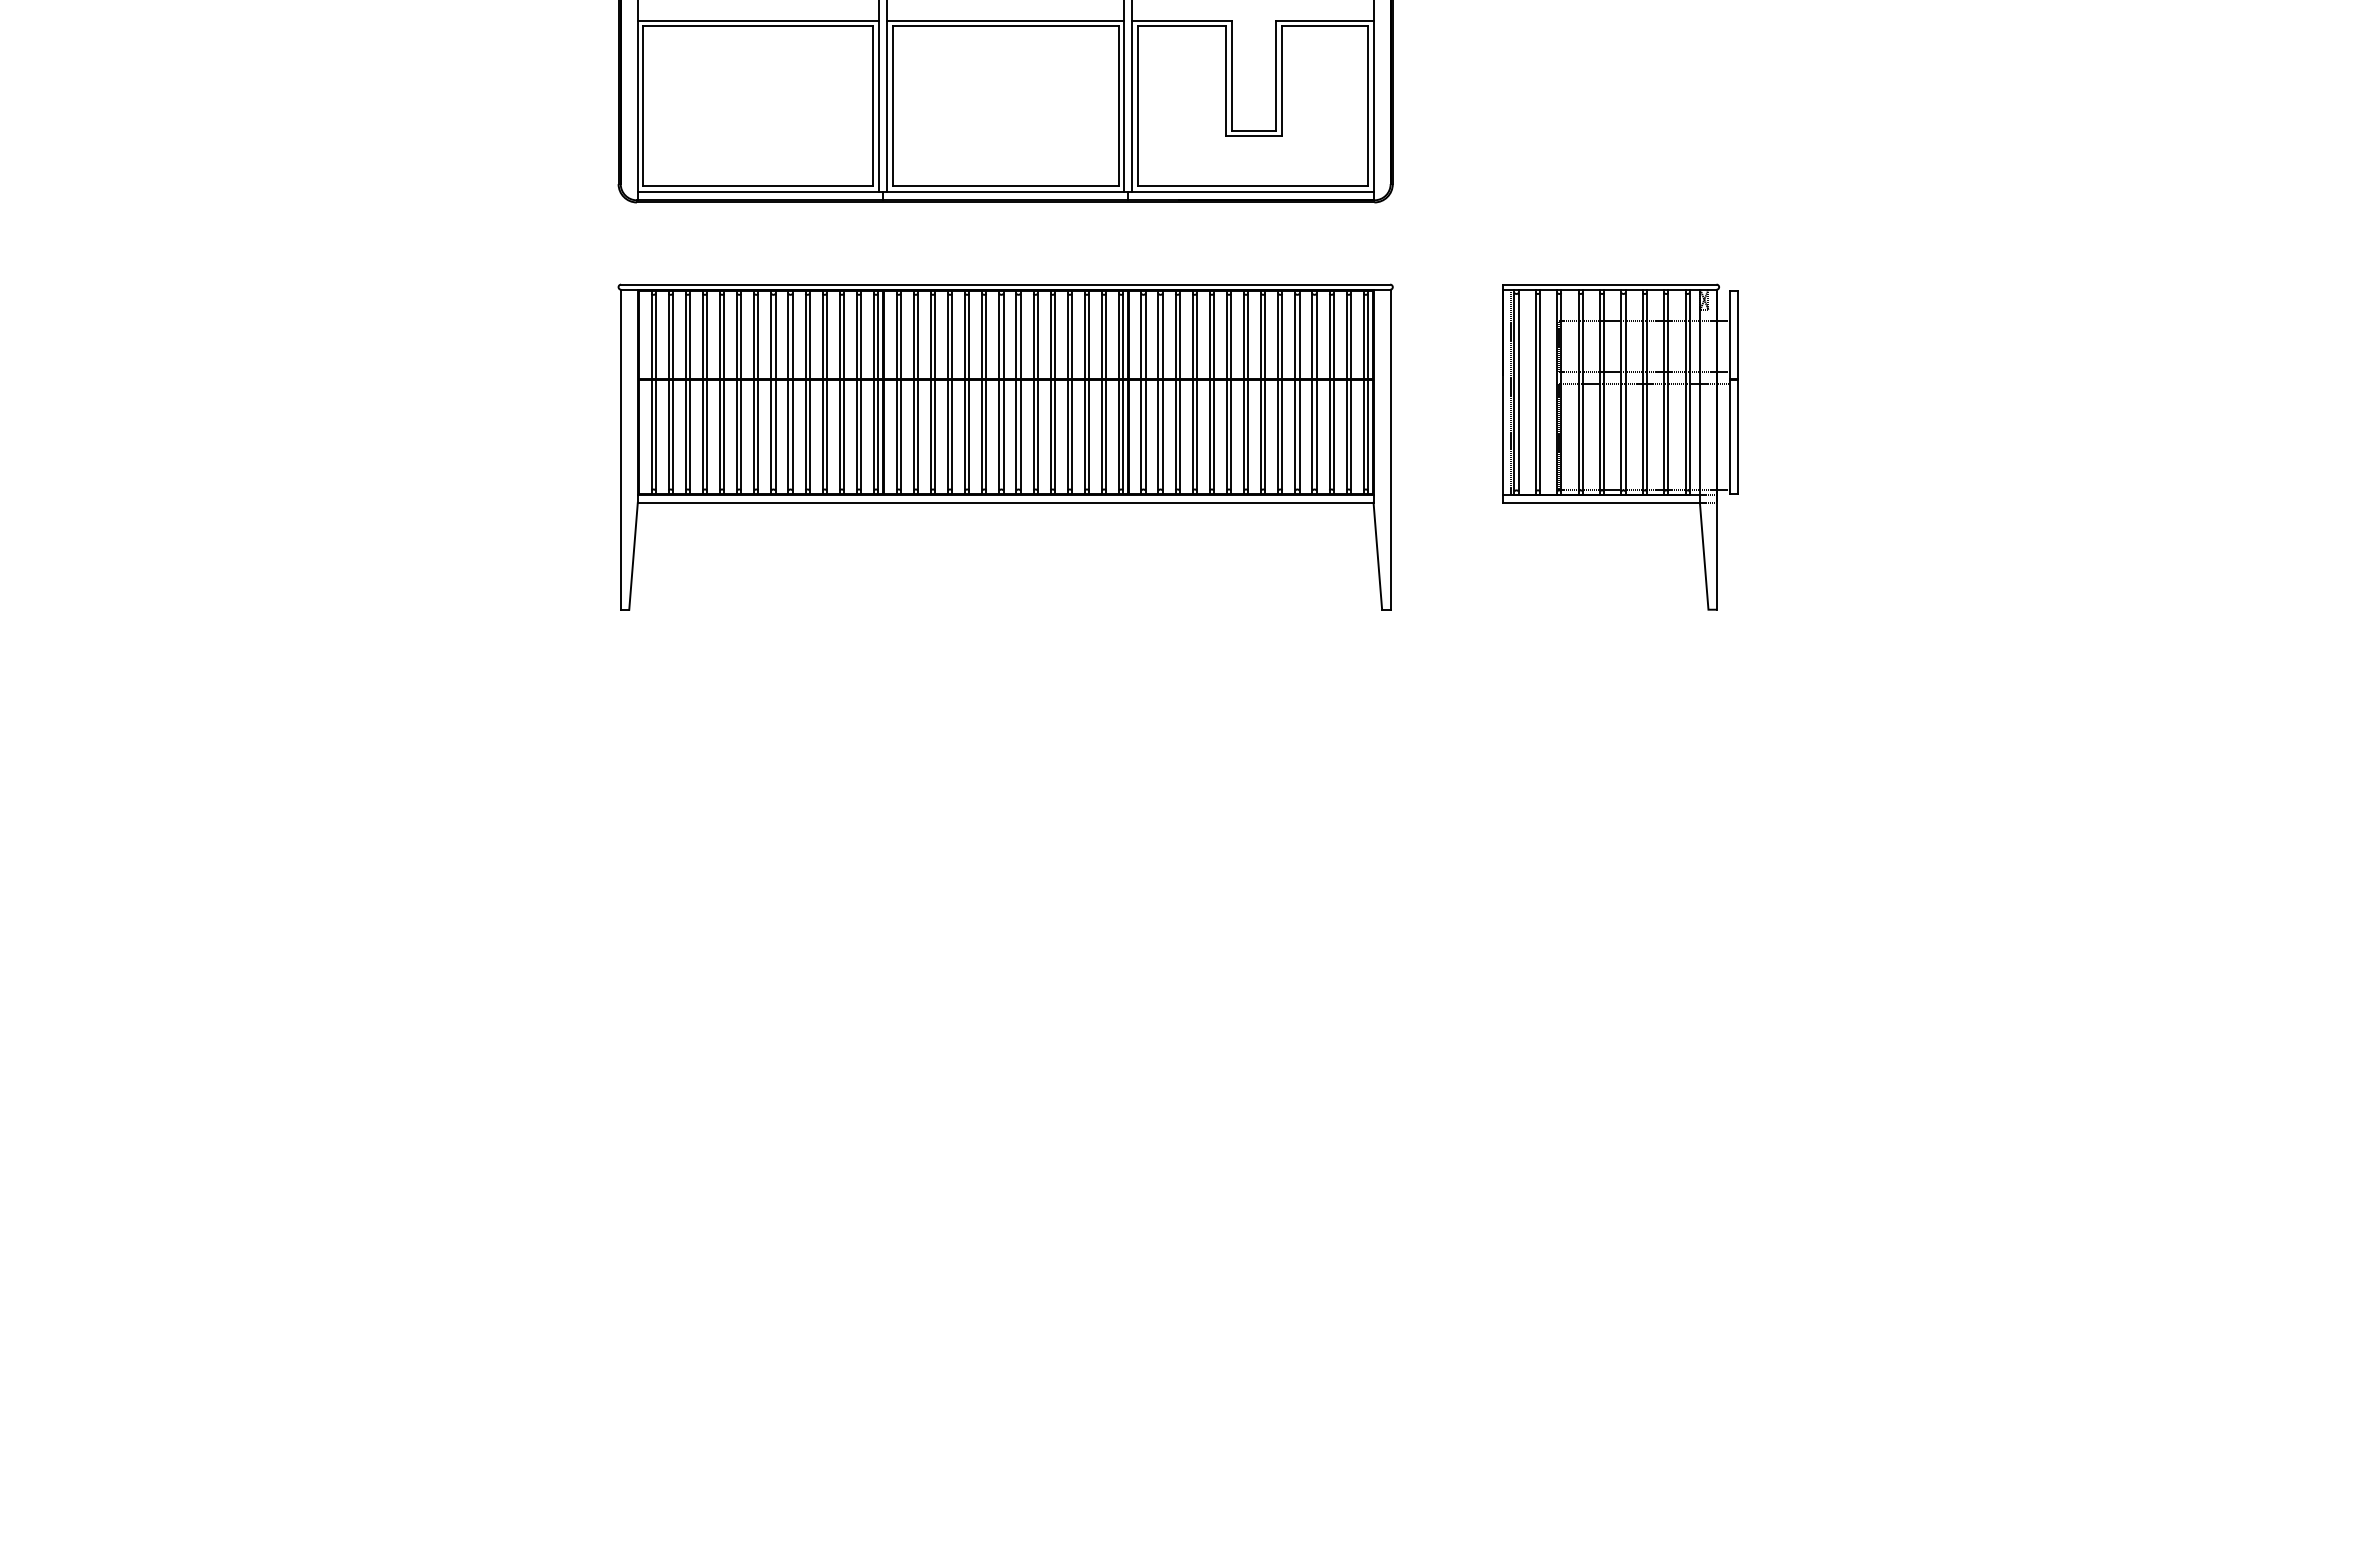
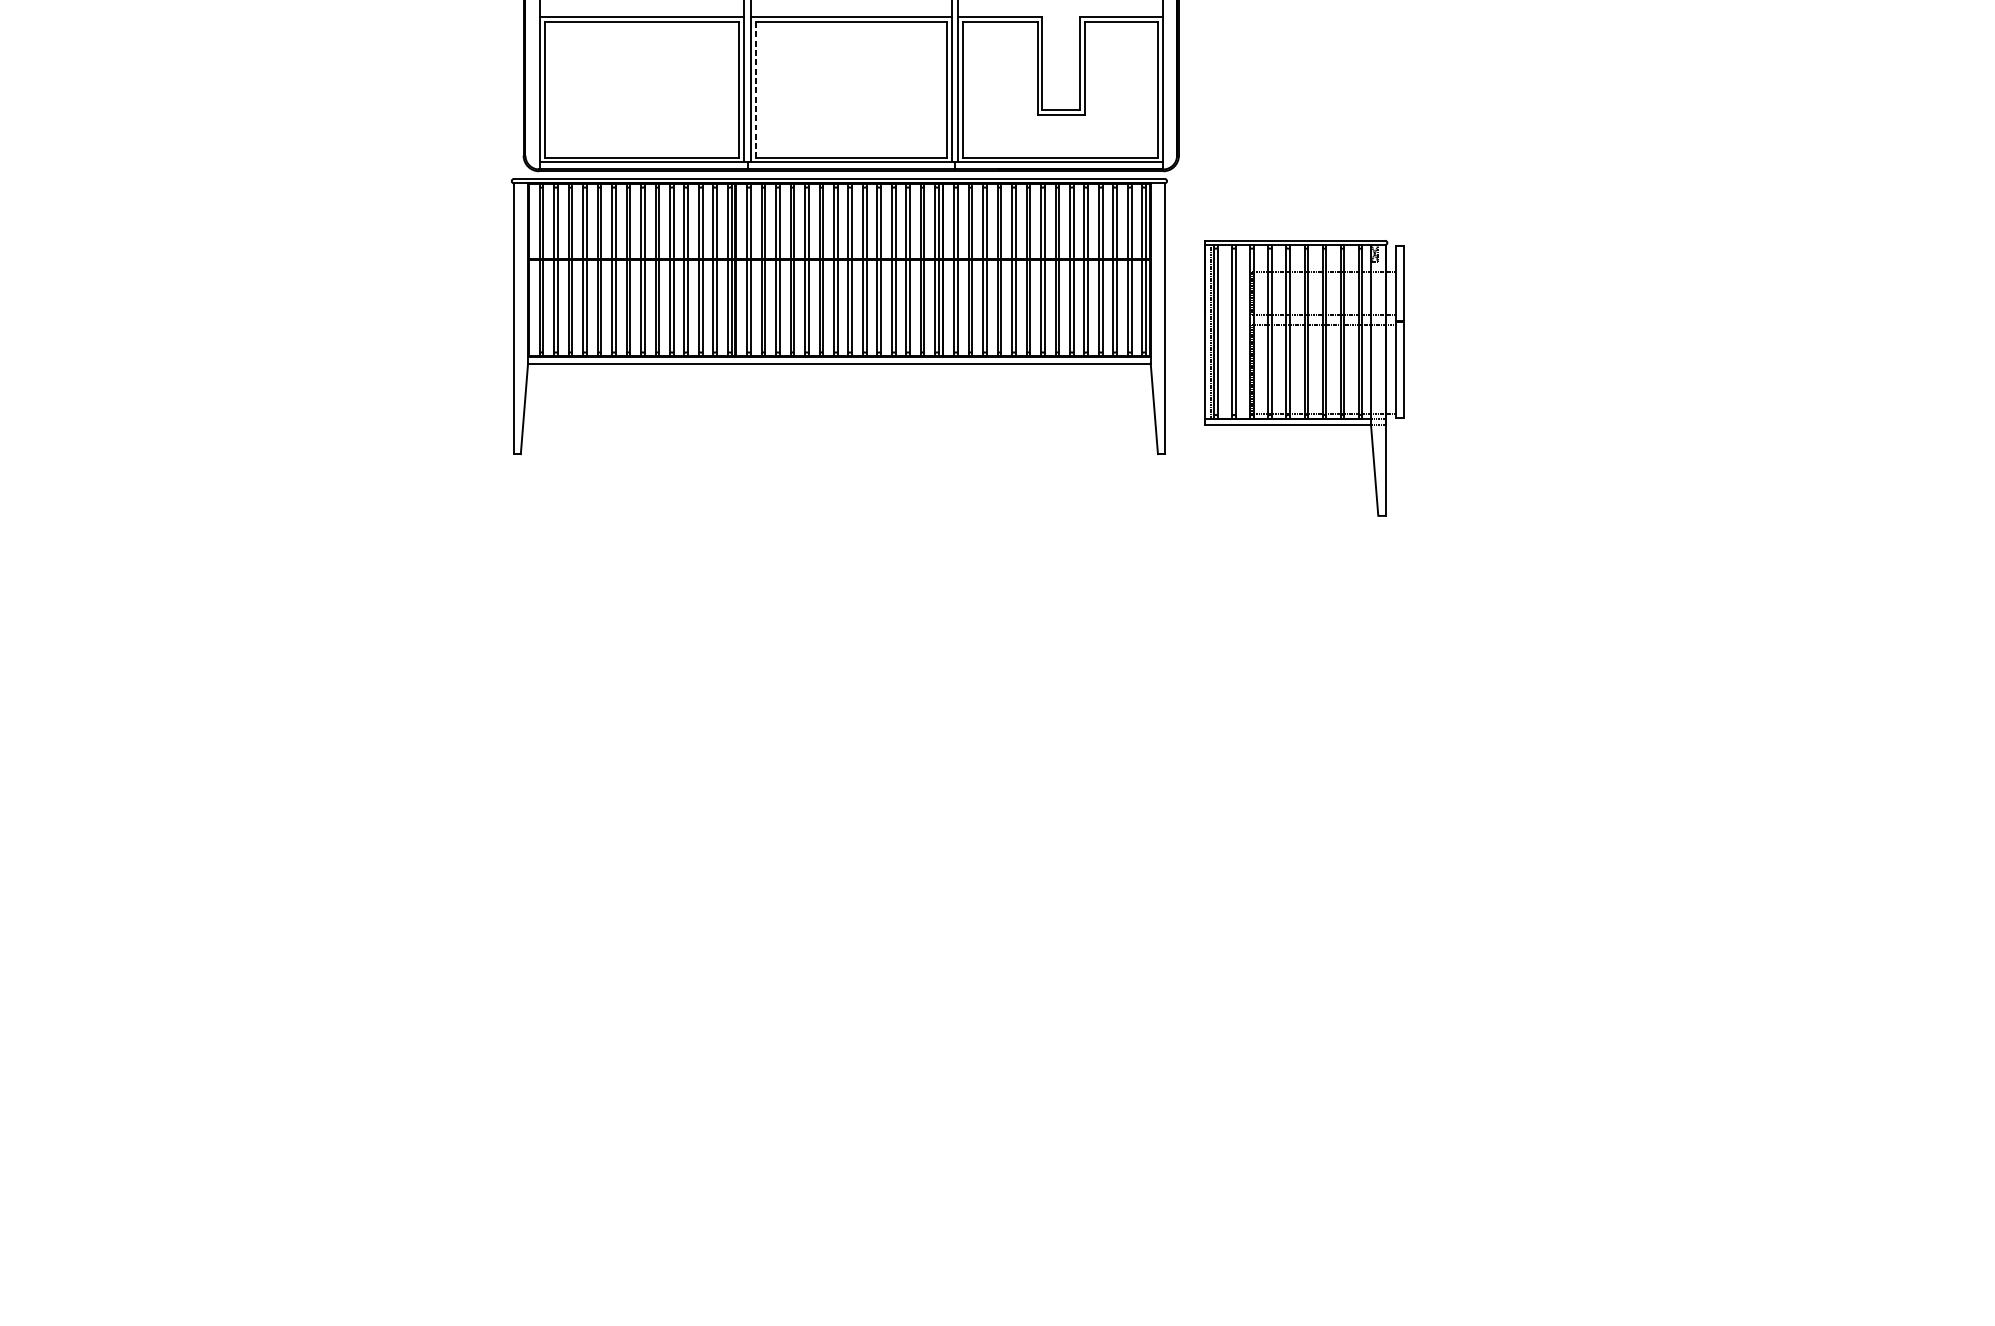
line: (892, 106) -> (755, 90), solid -> dashed
part: (1005, 446) -> (839, 316), moved
part: (1620, 446) -> (1303, 377), moved

